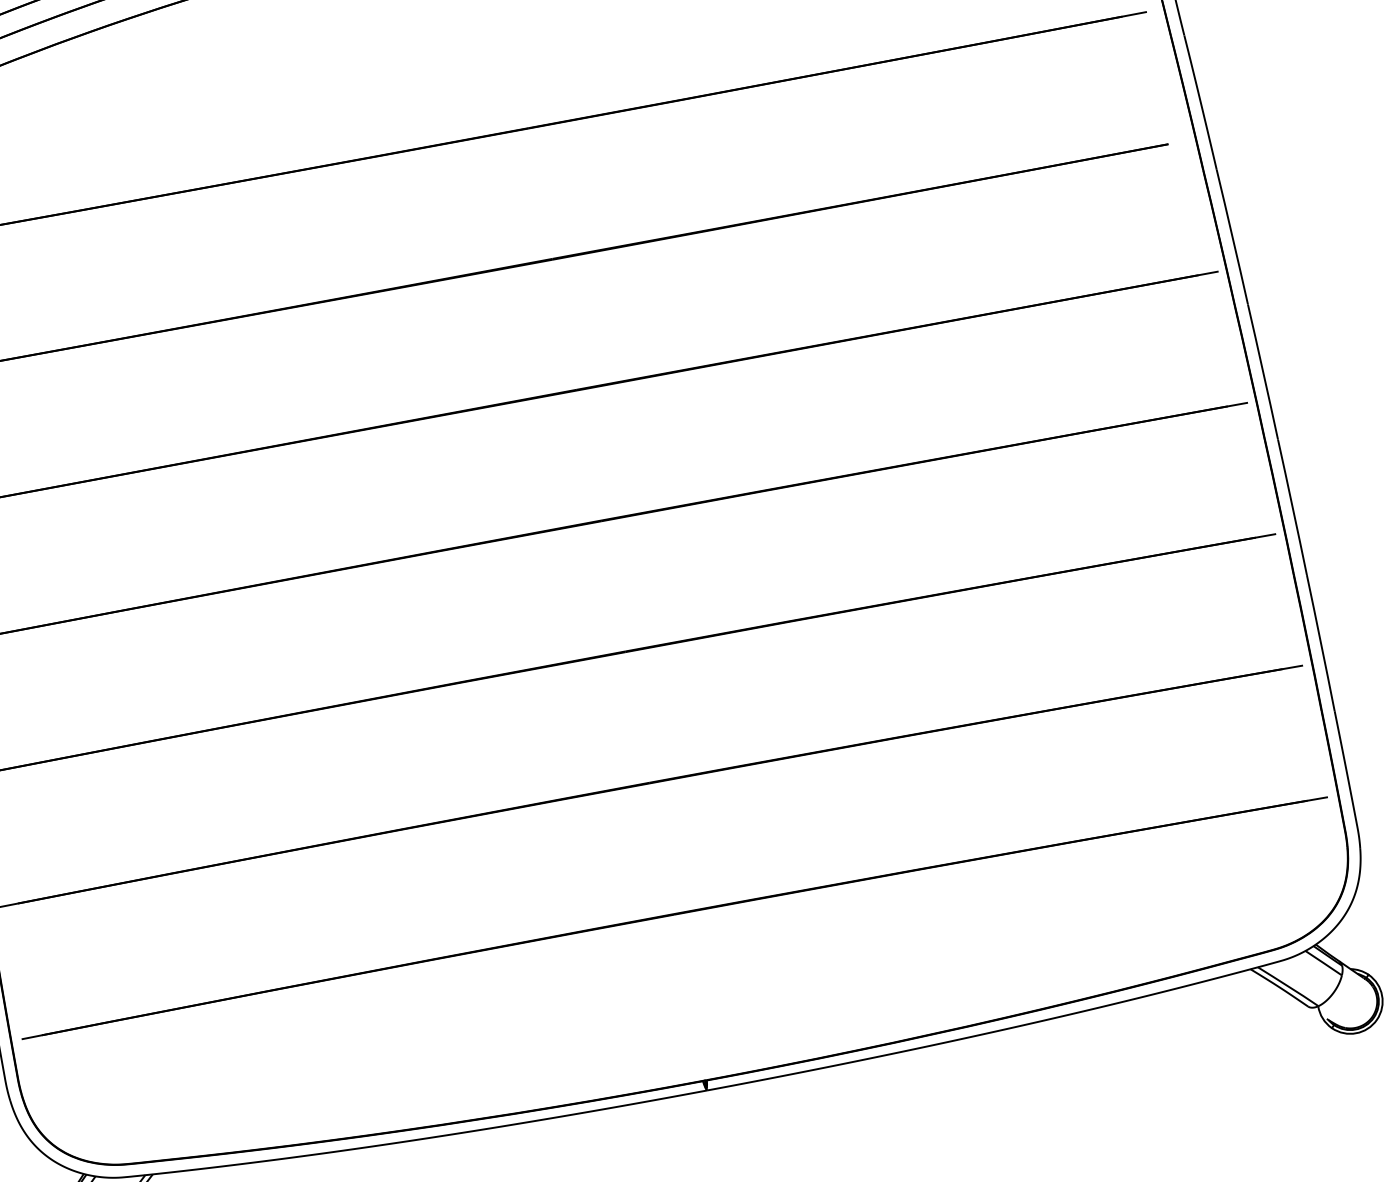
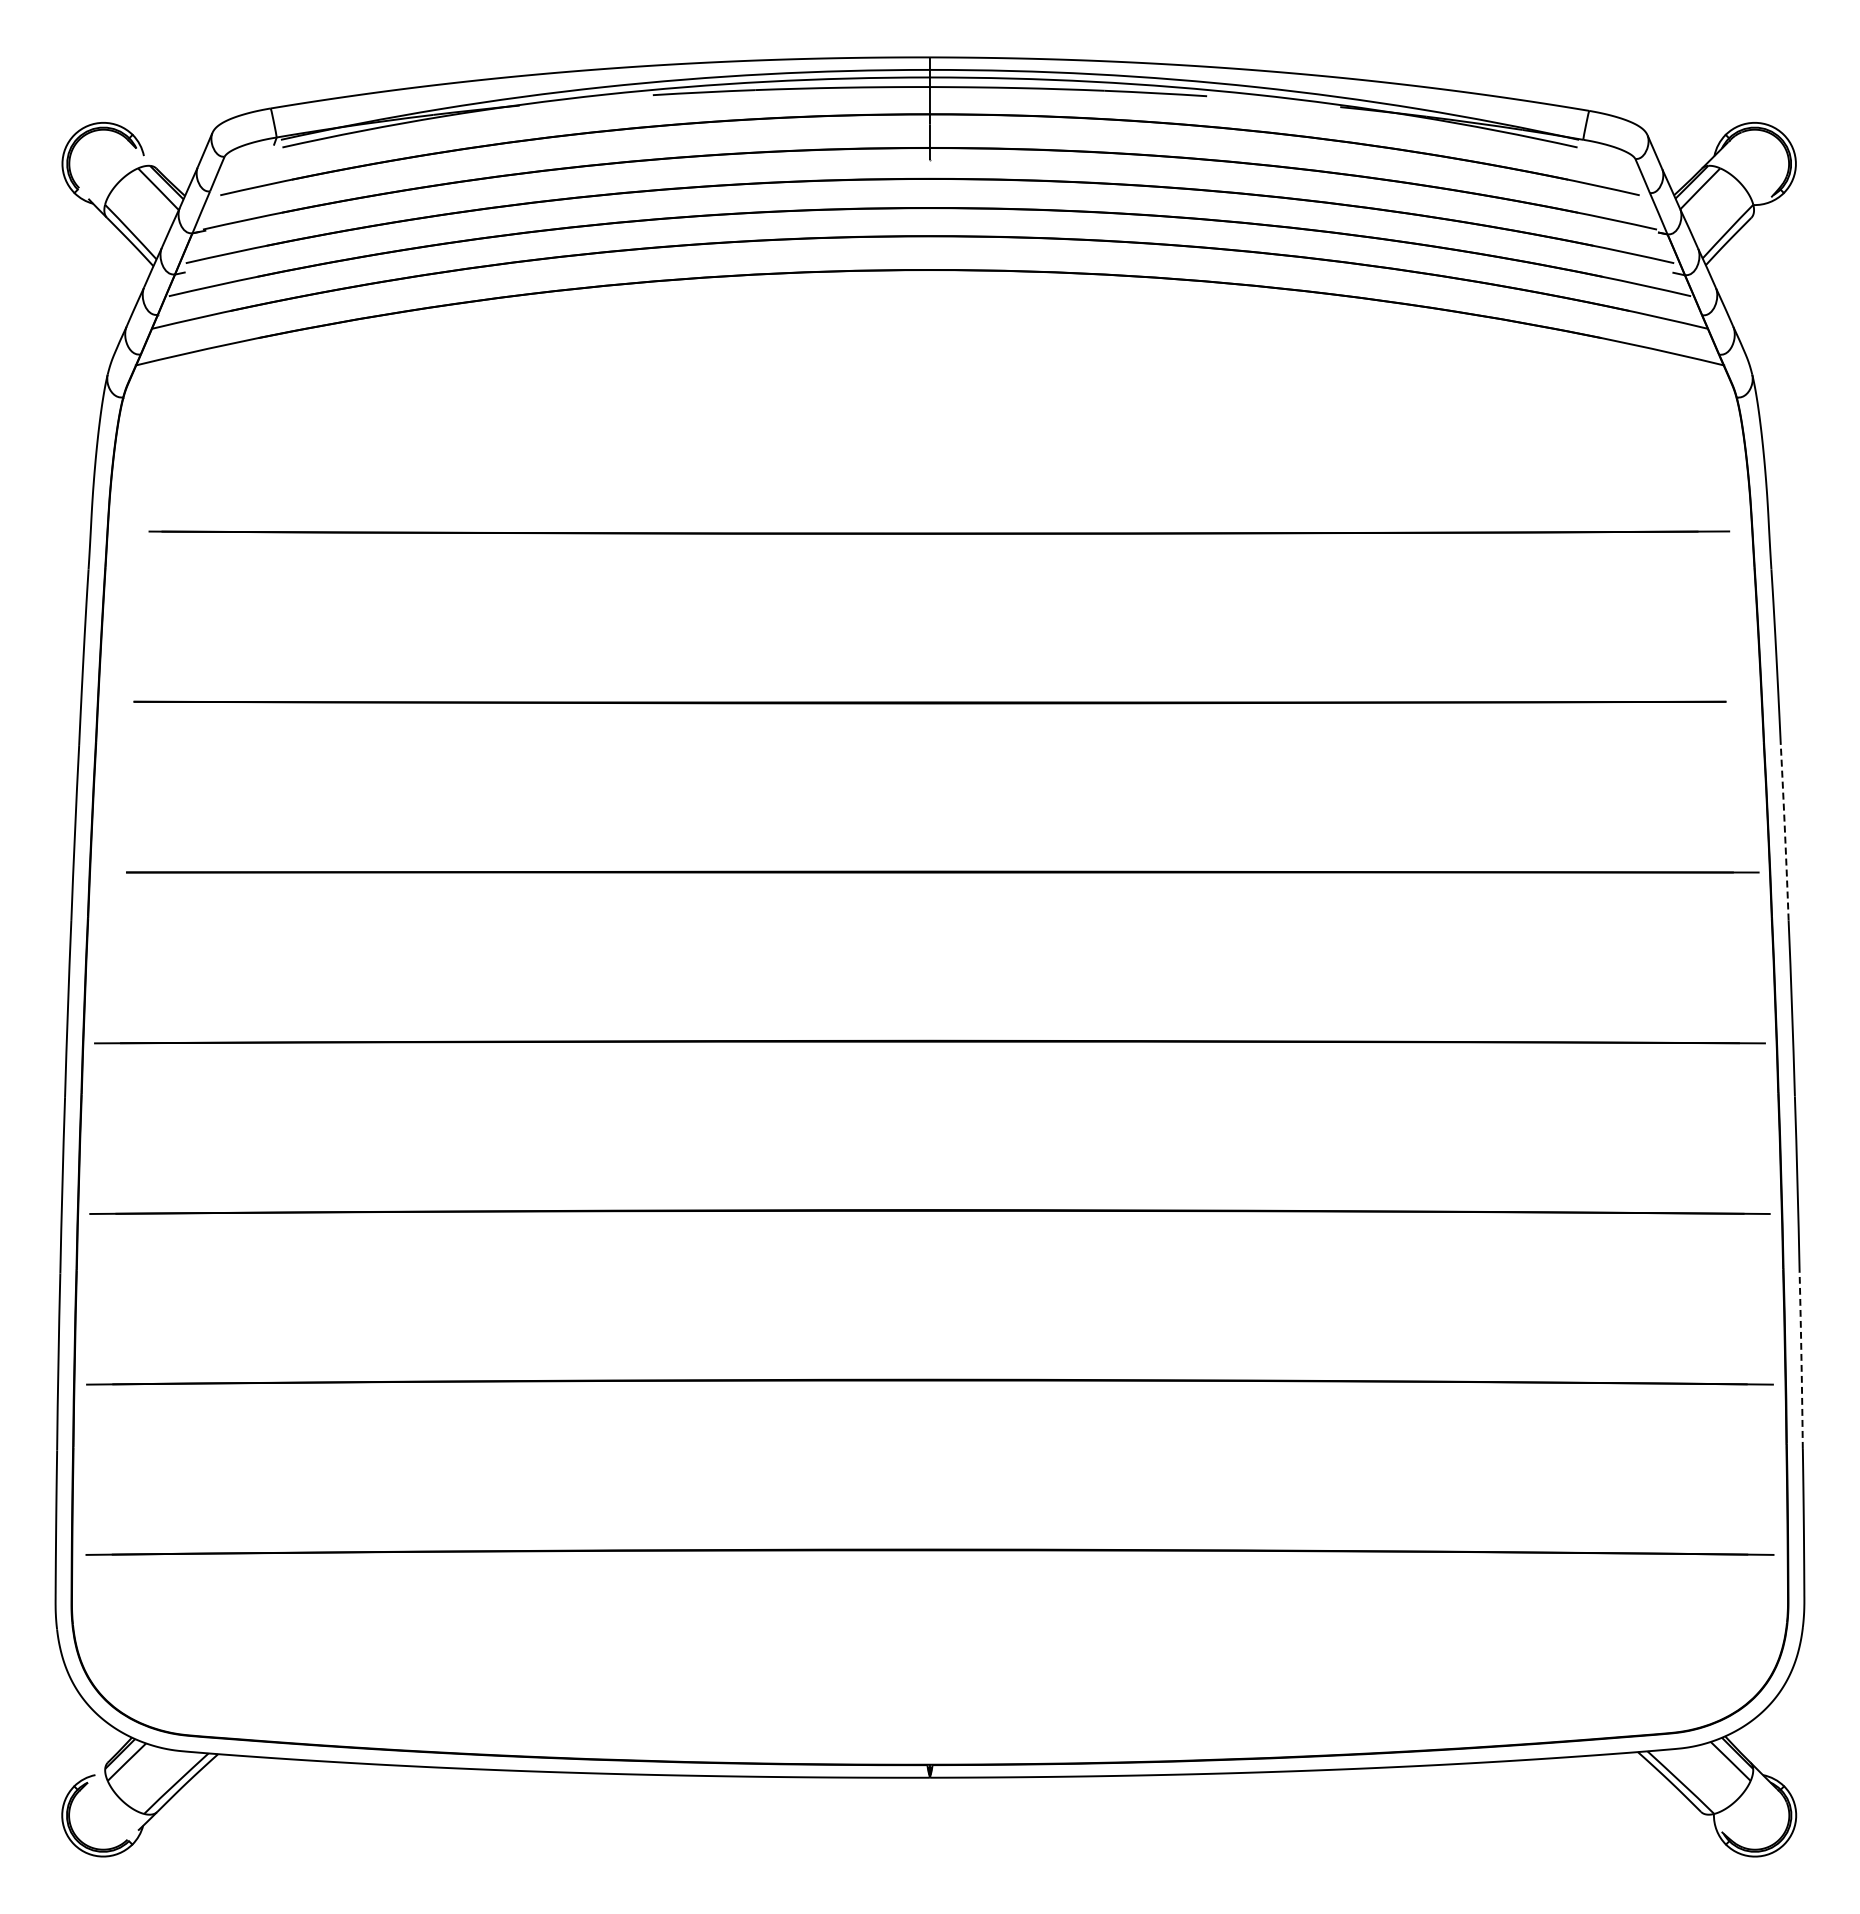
arc: (1232, 236) -> (1785, 832), solid -> dashed
arc: (1320, 642) -> (1801, 1360), solid -> dashed

